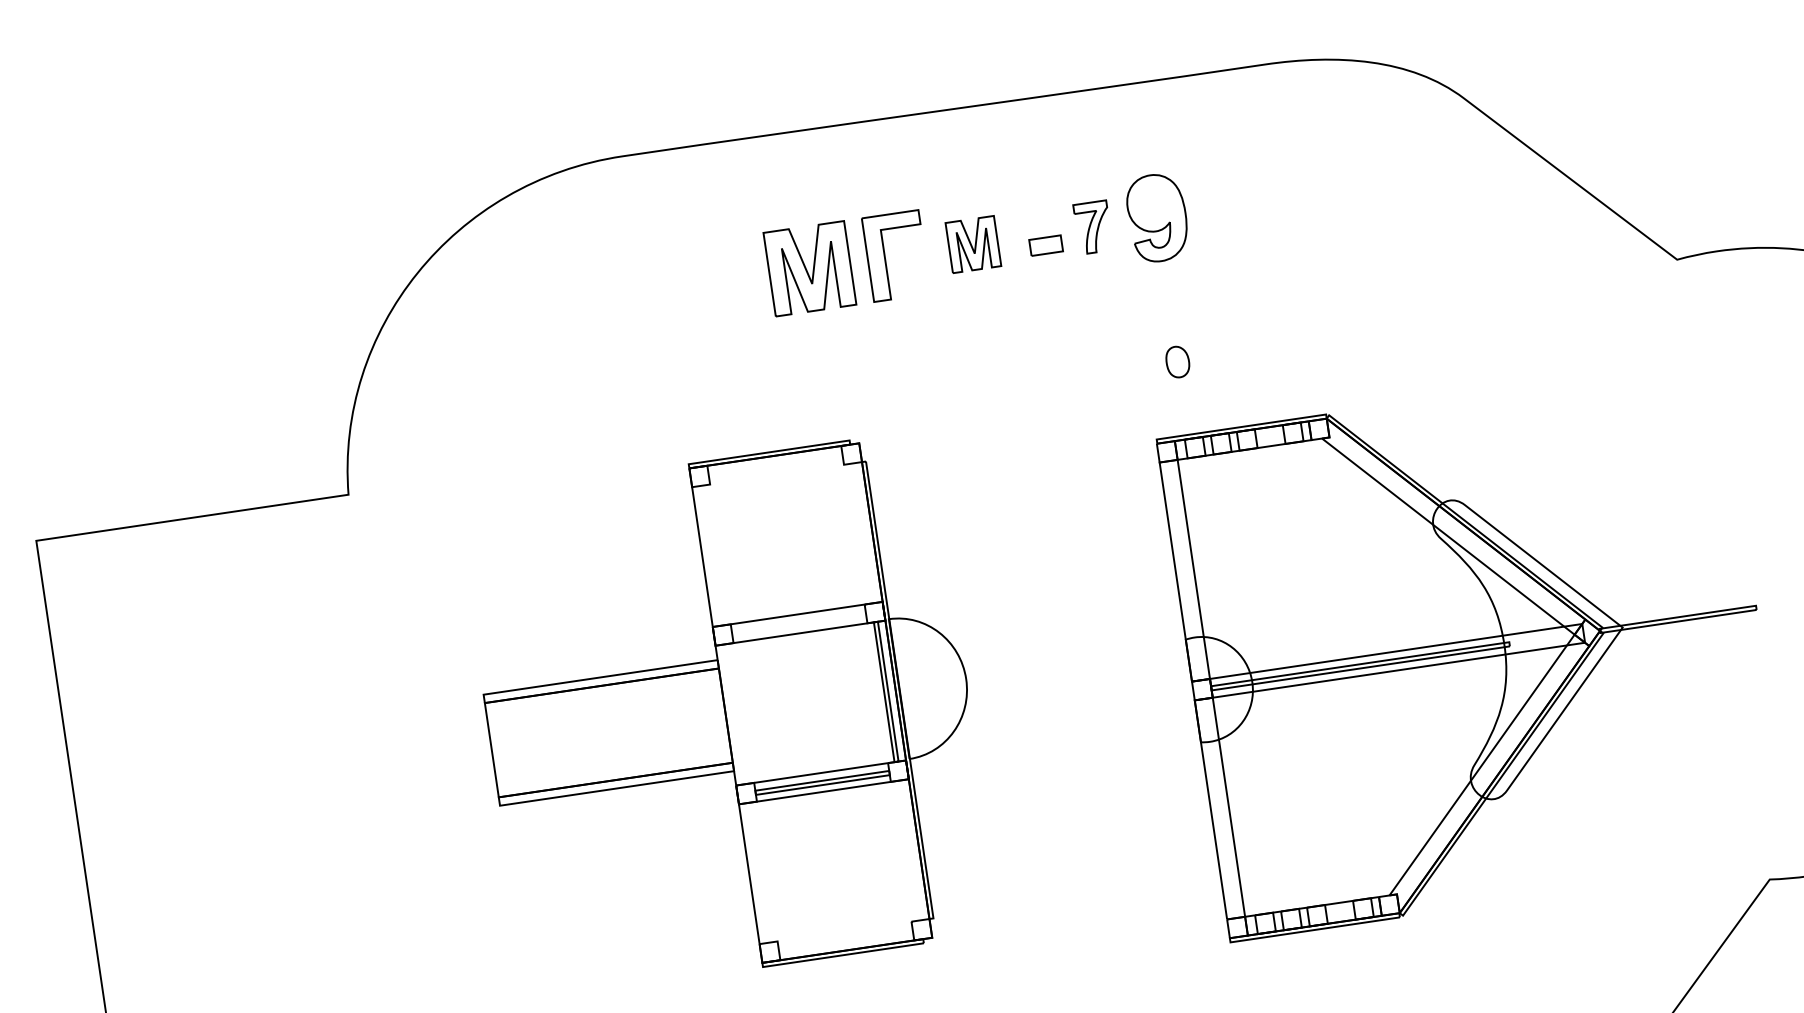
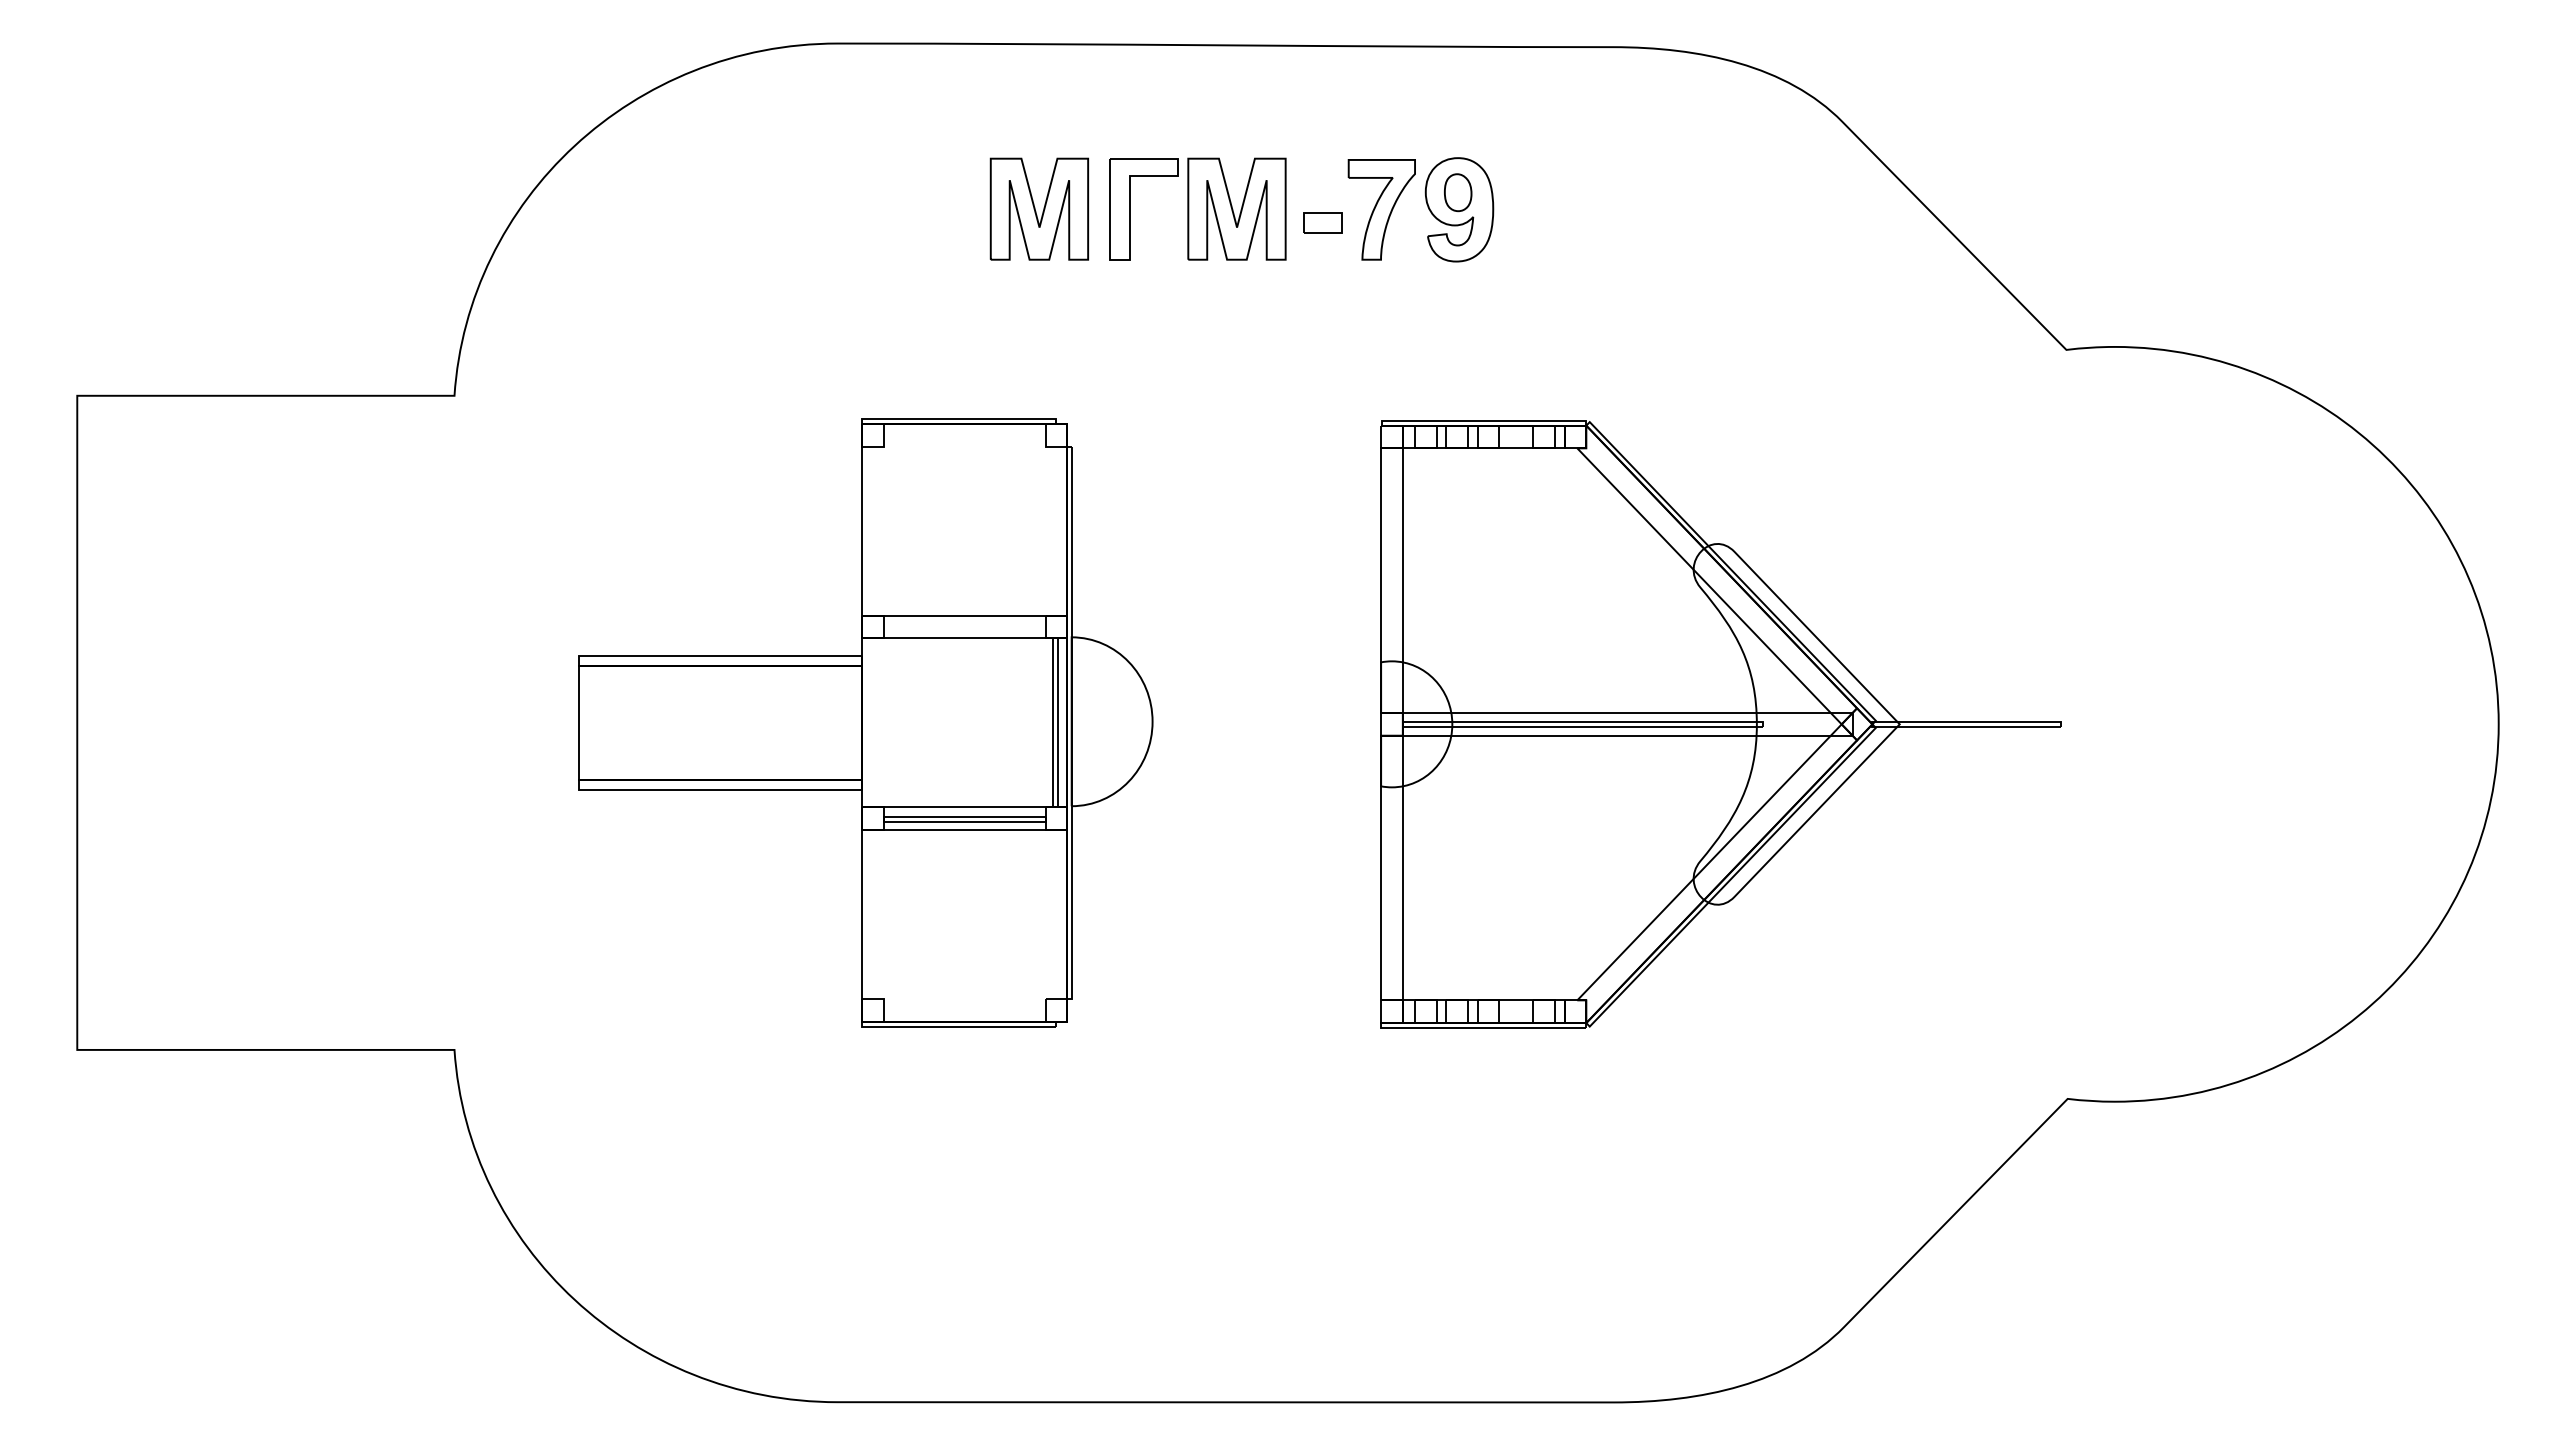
part: (1093, 227) -> (1381, 209), size x1.67
part: (972, 244) -> (1236, 208), size x1.67
part: (1178, 361) -> (1458, 192), moved
part: (1474, 649) -> (1720, 724), moved

